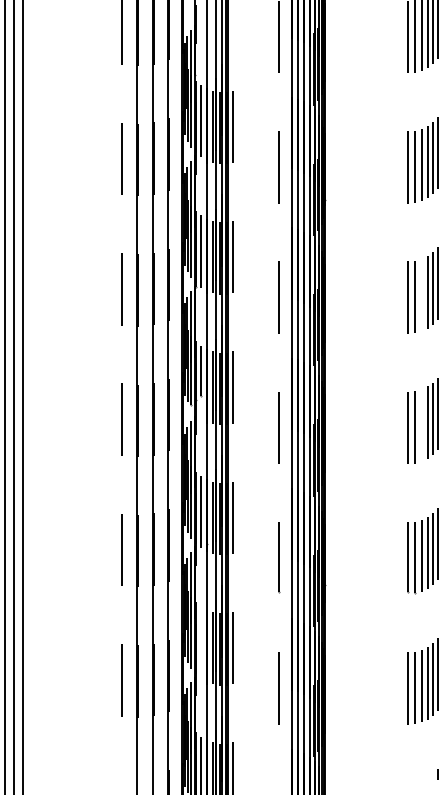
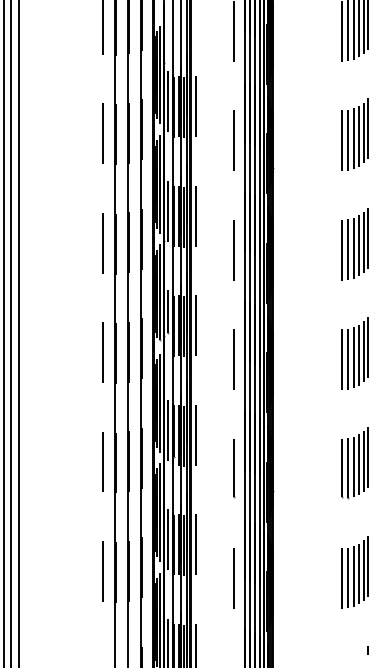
line: (421, 295) -> (353, 248), added
line: (421, 425) -> (353, 357), added
line: (200, 642) -> (168, 539), added

